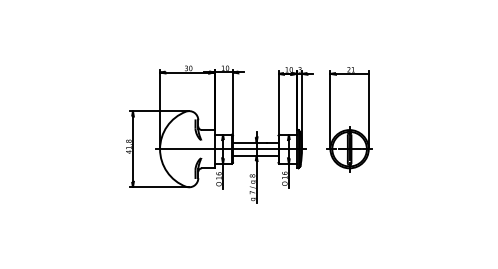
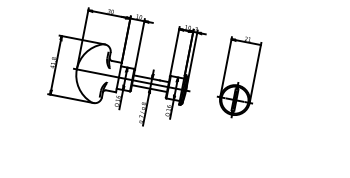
part: (349, 119) -> (239, 77), moved

